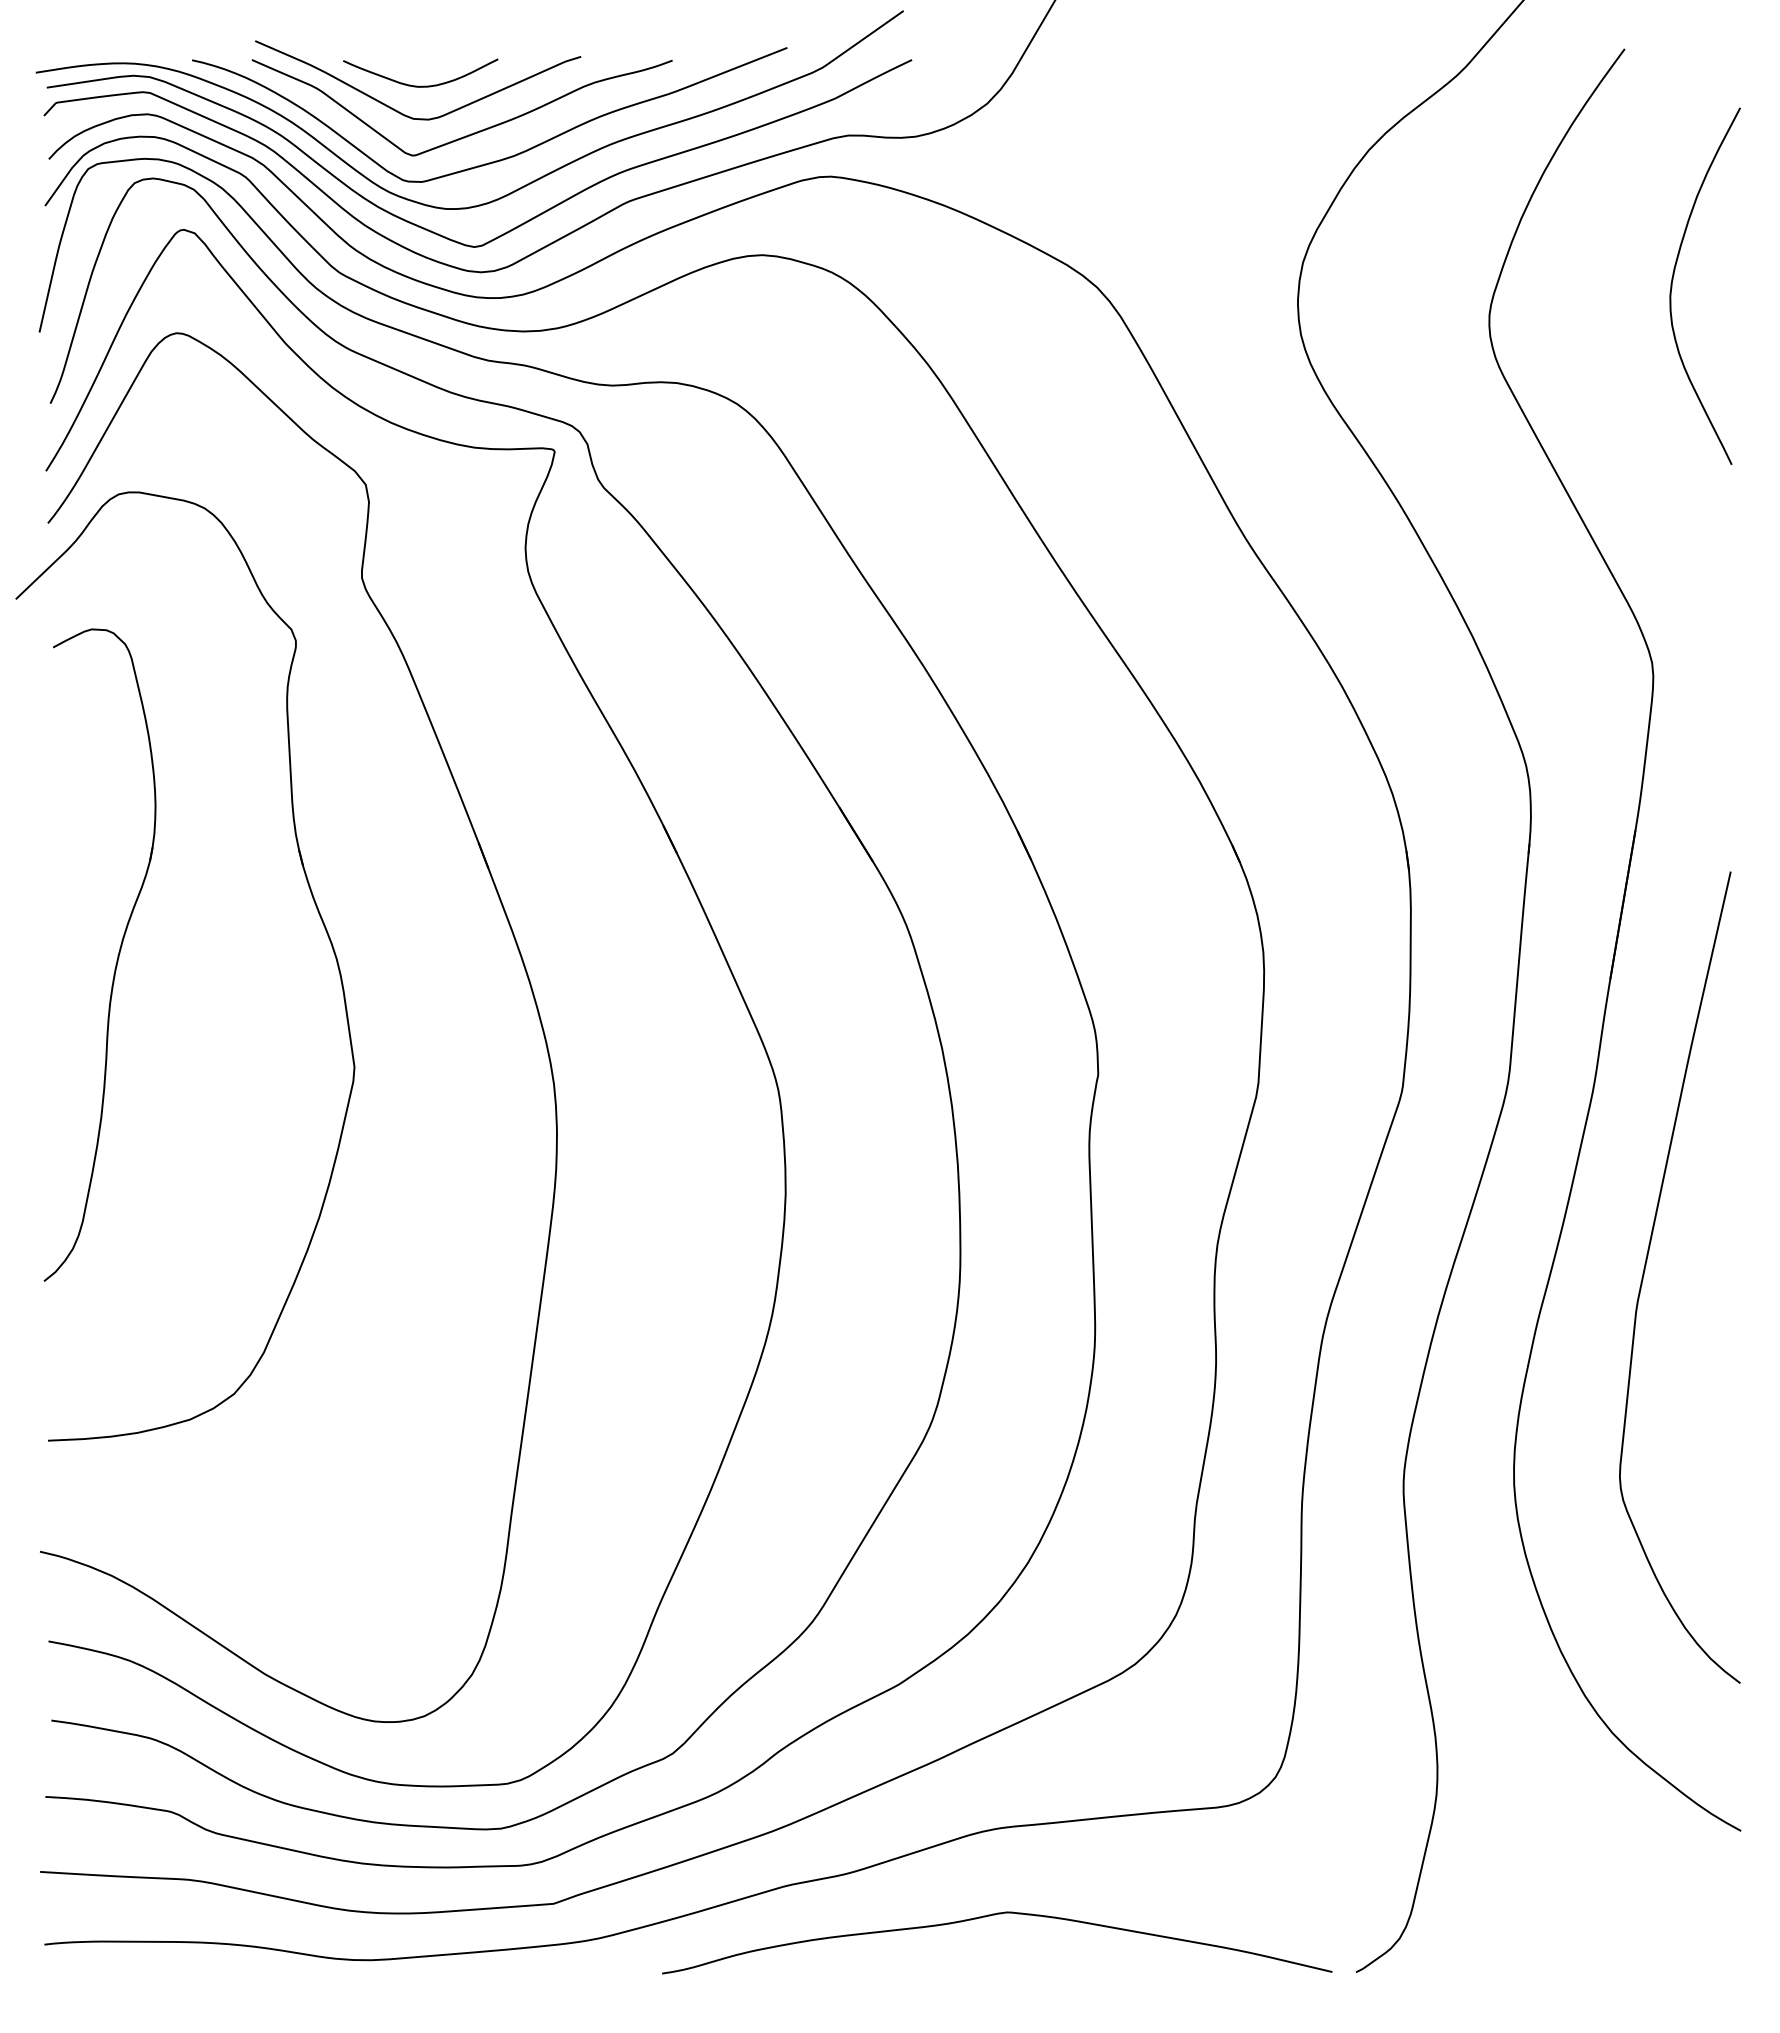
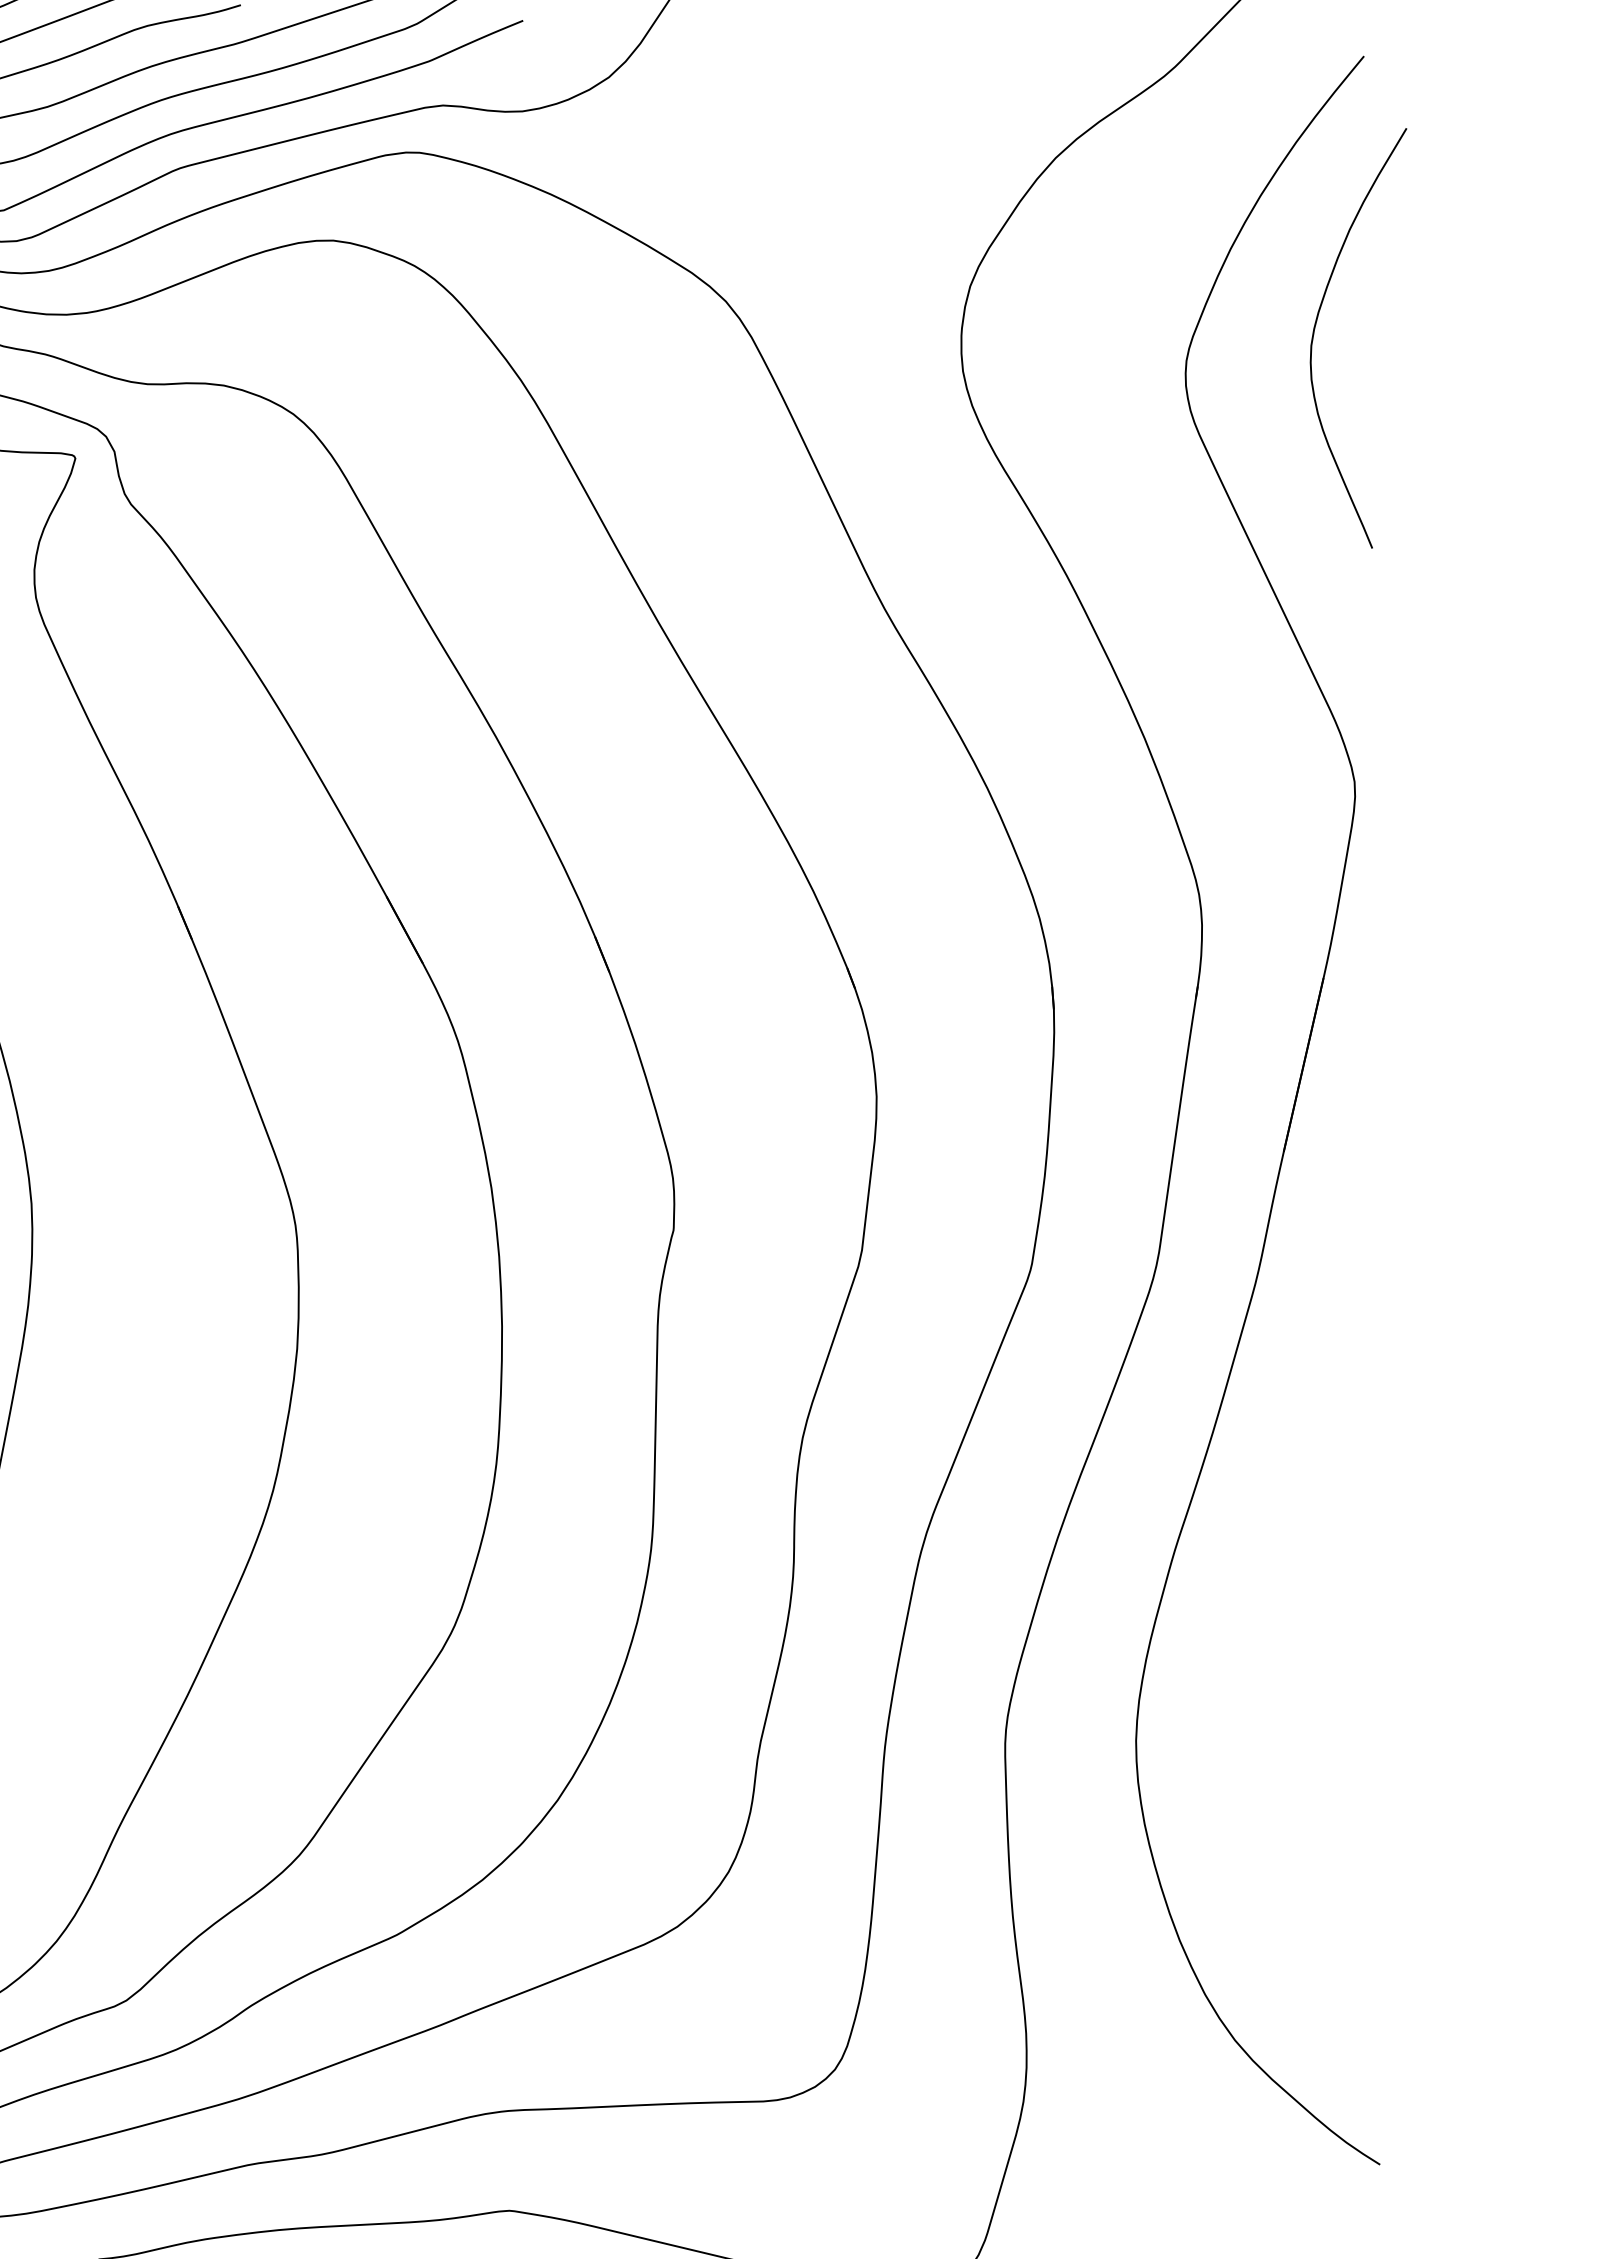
curve: (1673, 280) -> (1316, 327), moved
curve: (1645, 1270) -> (1305, 1497), removed

